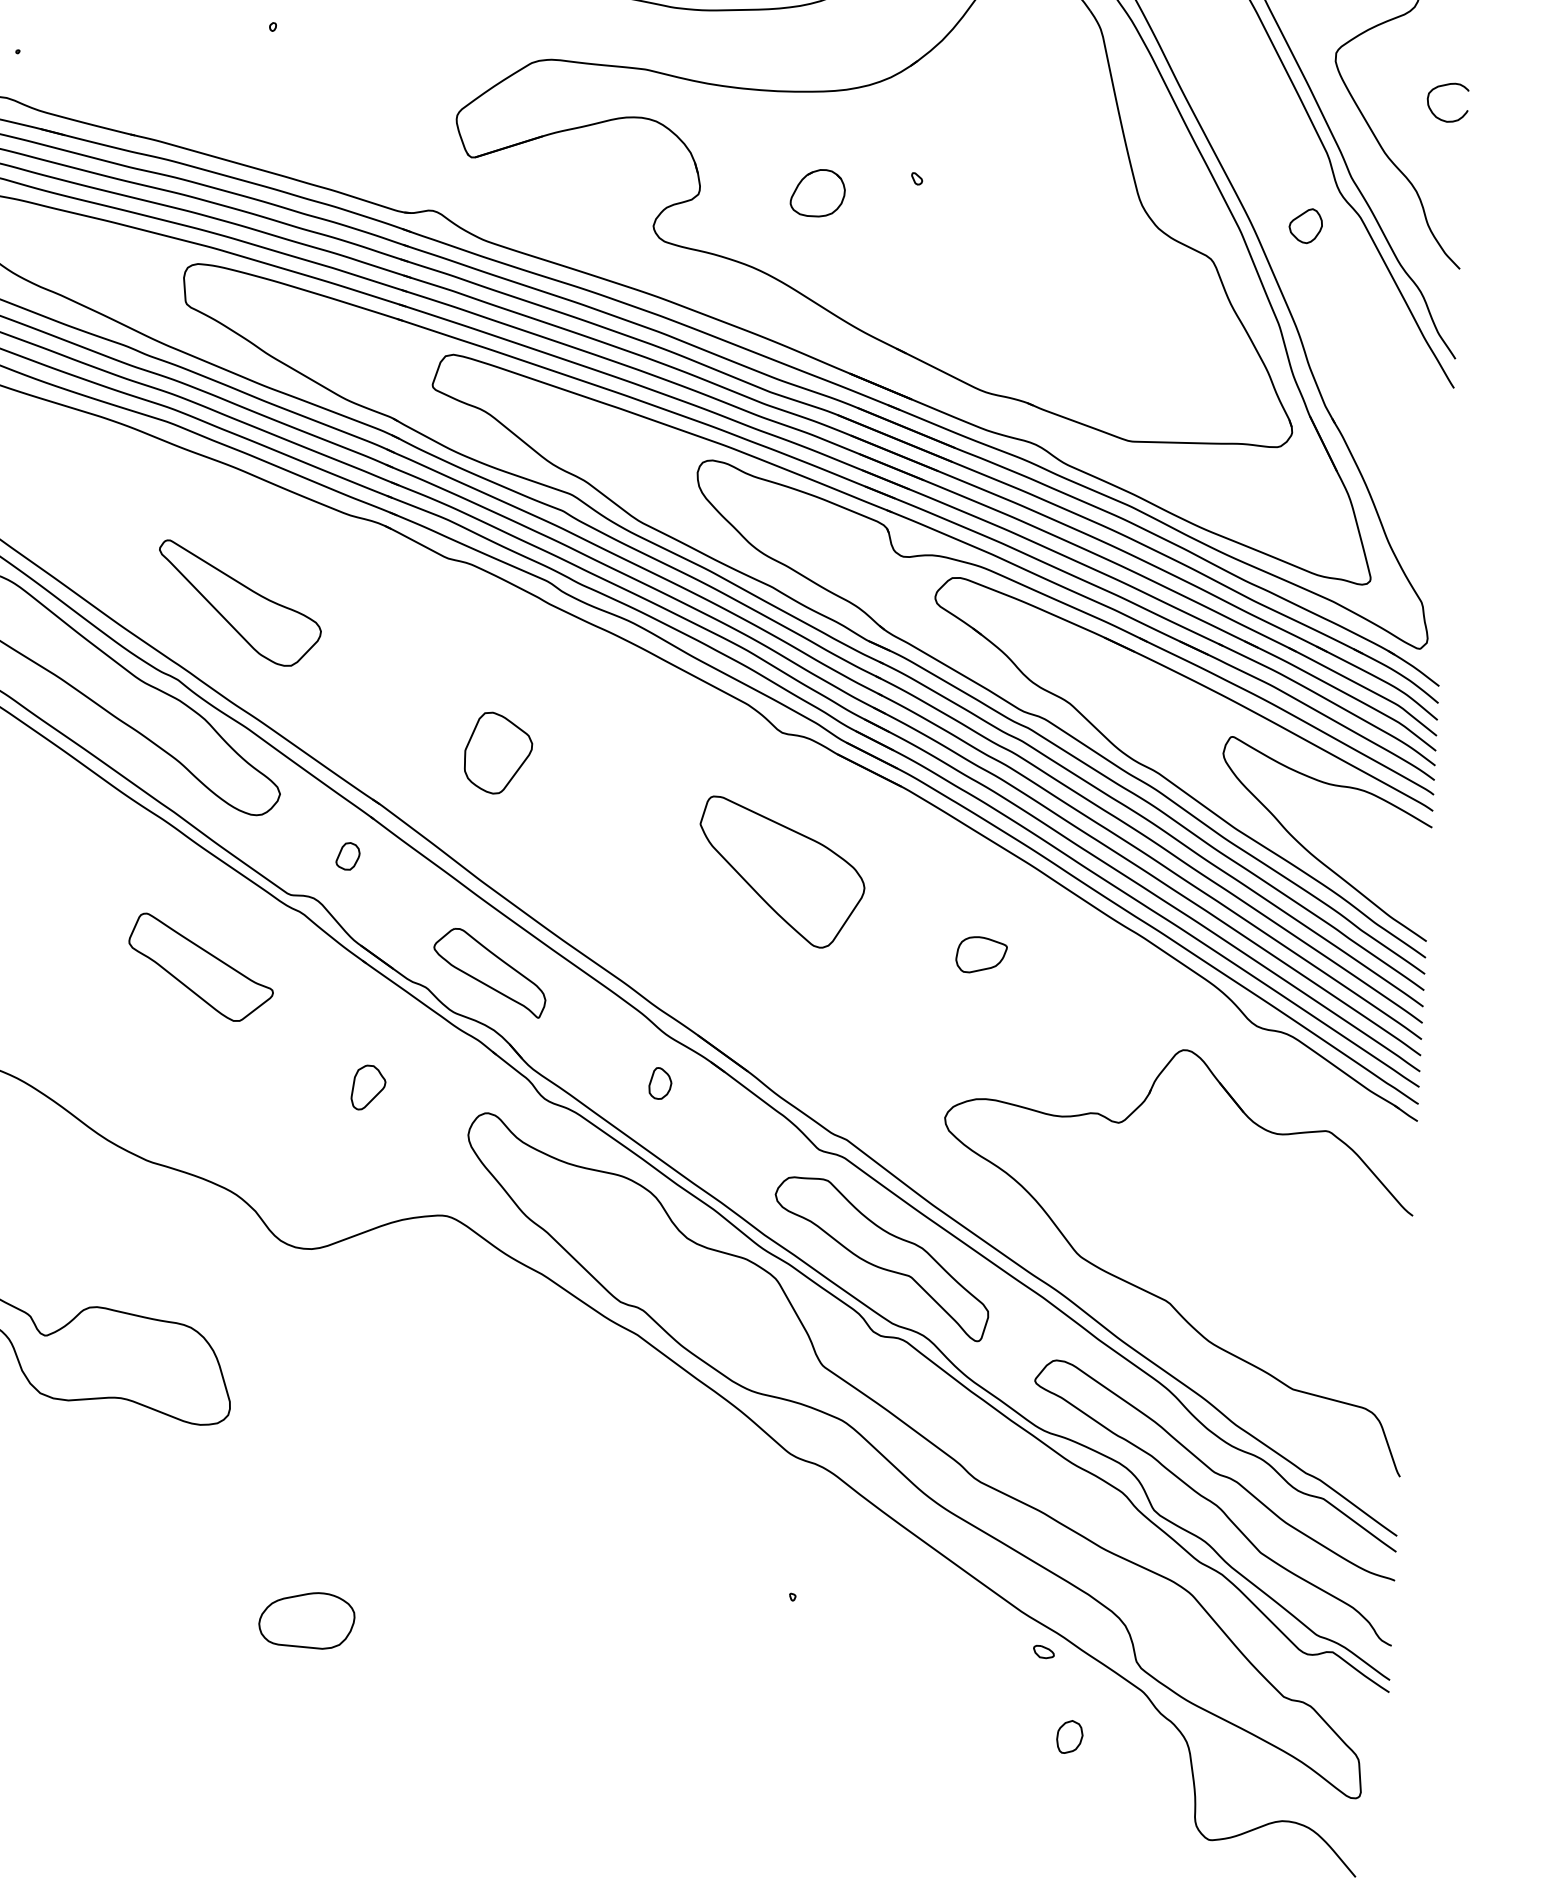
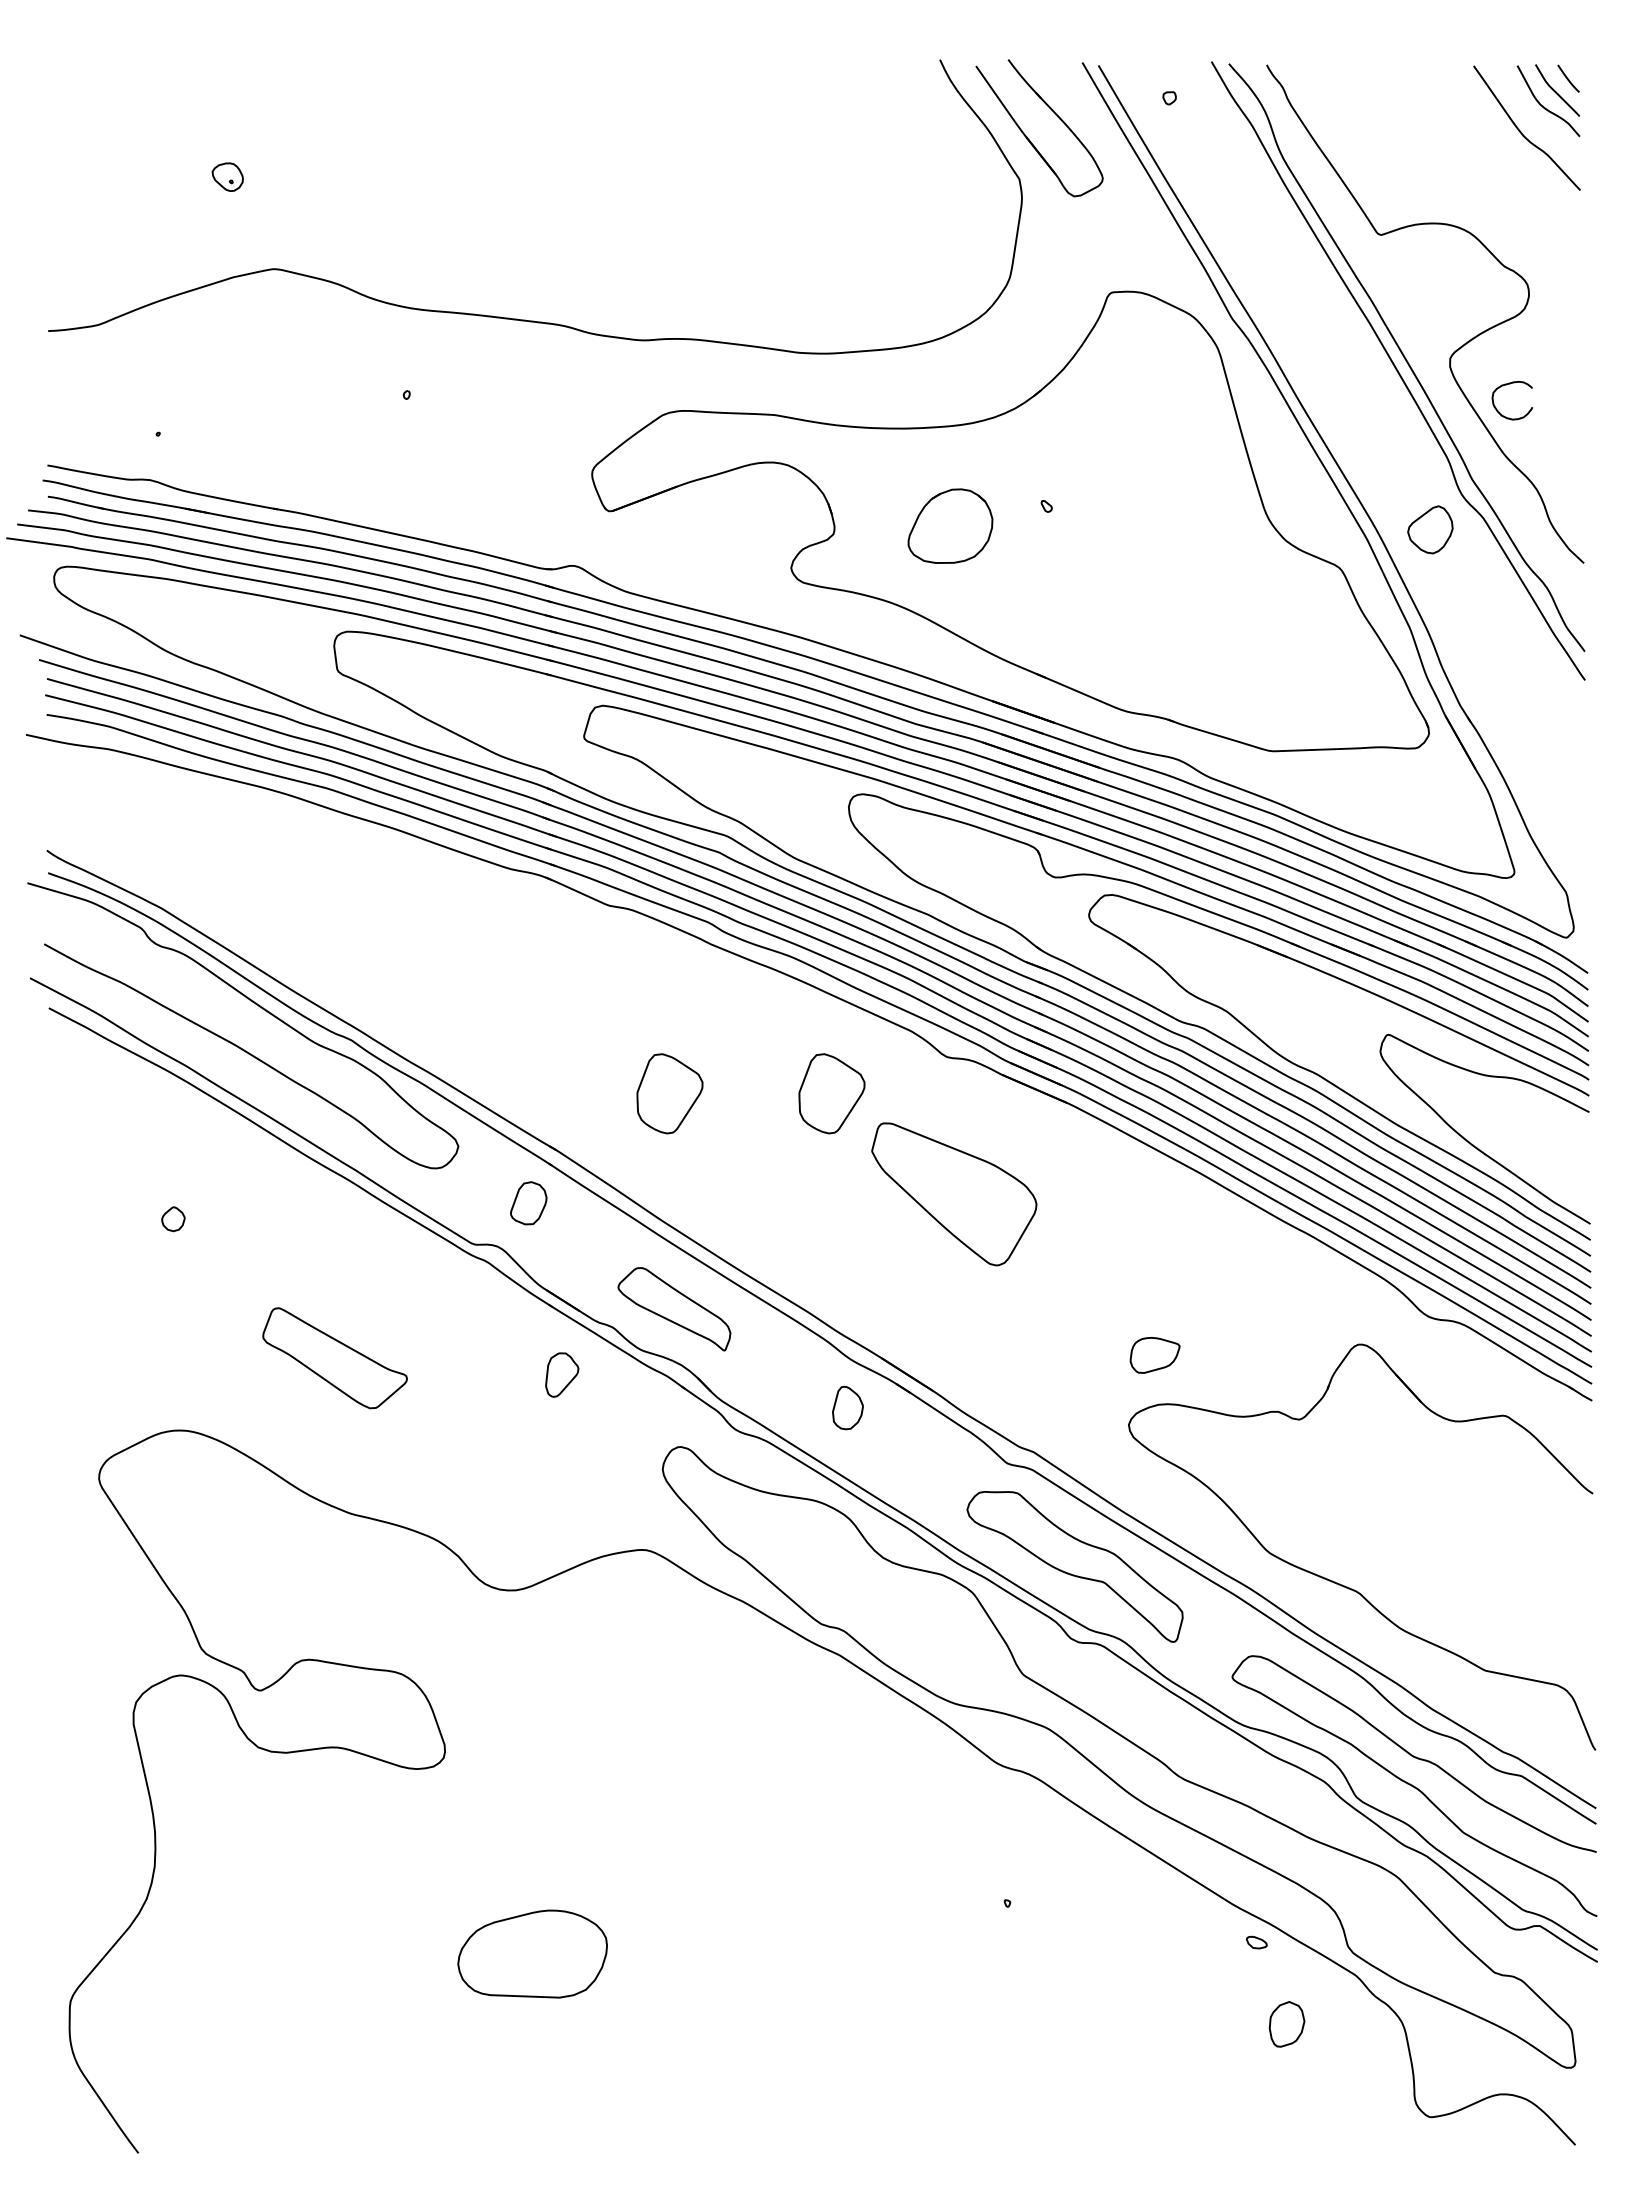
curve: (1446, 85) -> (1510, 384), moved
part: (818, 192) -> (950, 525), size x1.6
part: (1305, 225) -> (1430, 529), size x1.4
part: (239, 604) -> (407, 962), removed
part: (662, 762) -> (831, 1093), added
part: (347, 856) -> (528, 1203), size x1.6
part: (980, 955) -> (1154, 1355), moved
part: (200, 968) -> (334, 1358), moved
part: (660, 1083) -> (847, 1407), size x1.4
part: (368, 1087) -> (562, 1374), moved
part: (306, 1620) -> (532, 1954), size x1.6
part: (1070, 1737) -> (1287, 2024), size x1.4

